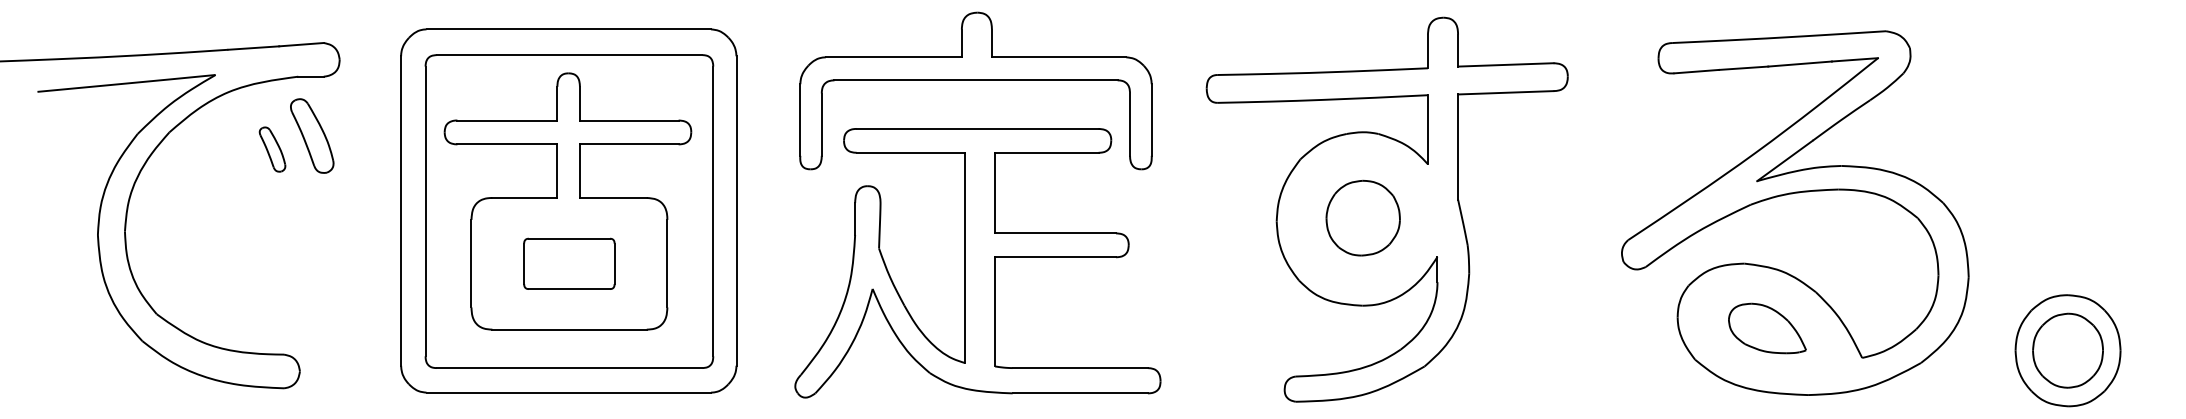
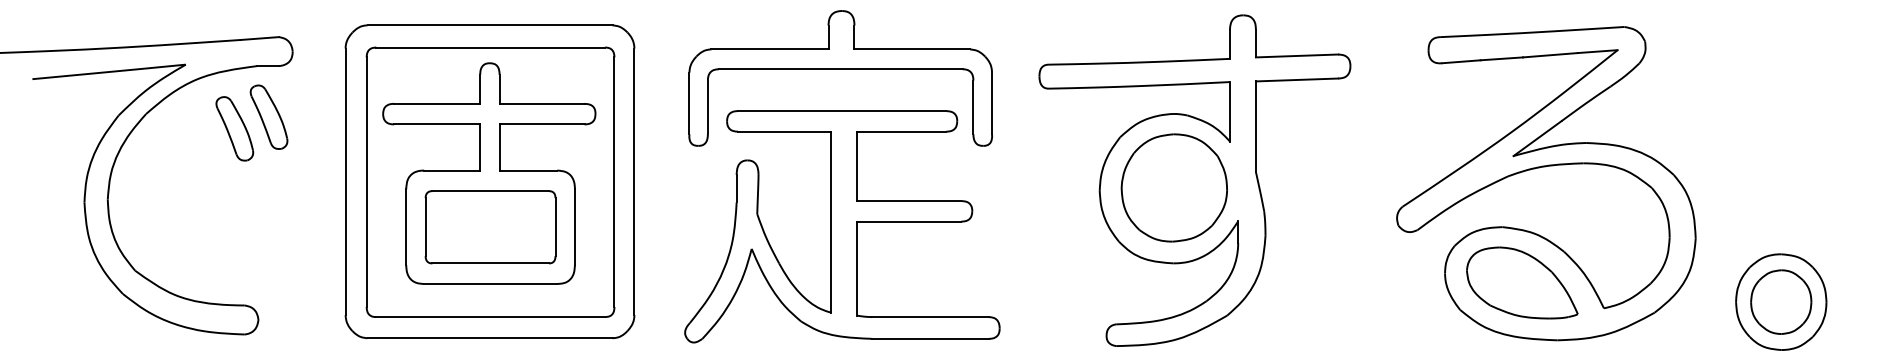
part: (272, 149) -> (234, 128), size x1.67
part: (1362, 217) -> (1173, 187), size x1.67
part: (569, 264) -> (490, 227), size x1.67
part: (1767, 327) -> (1522, 282), size x1.67

